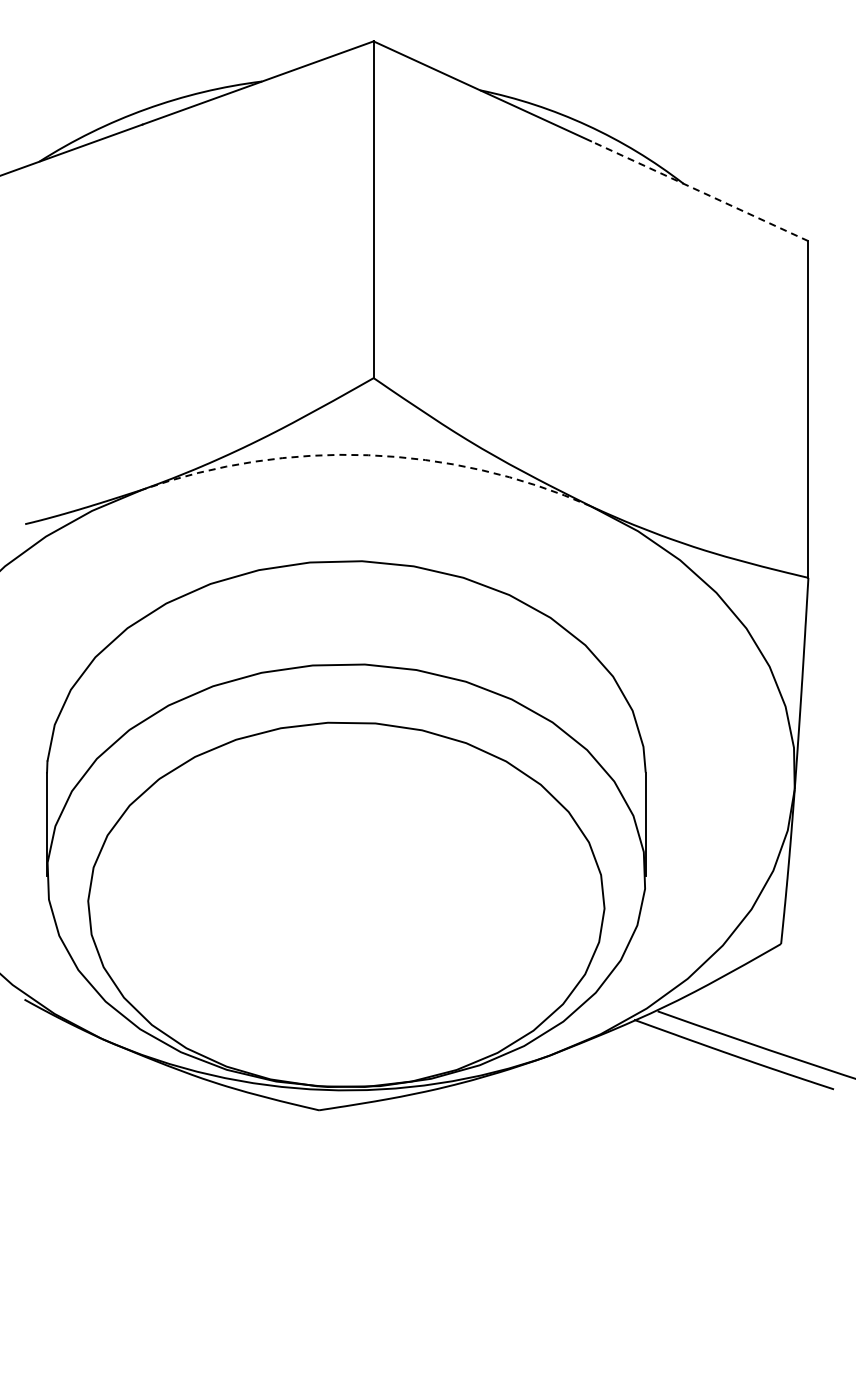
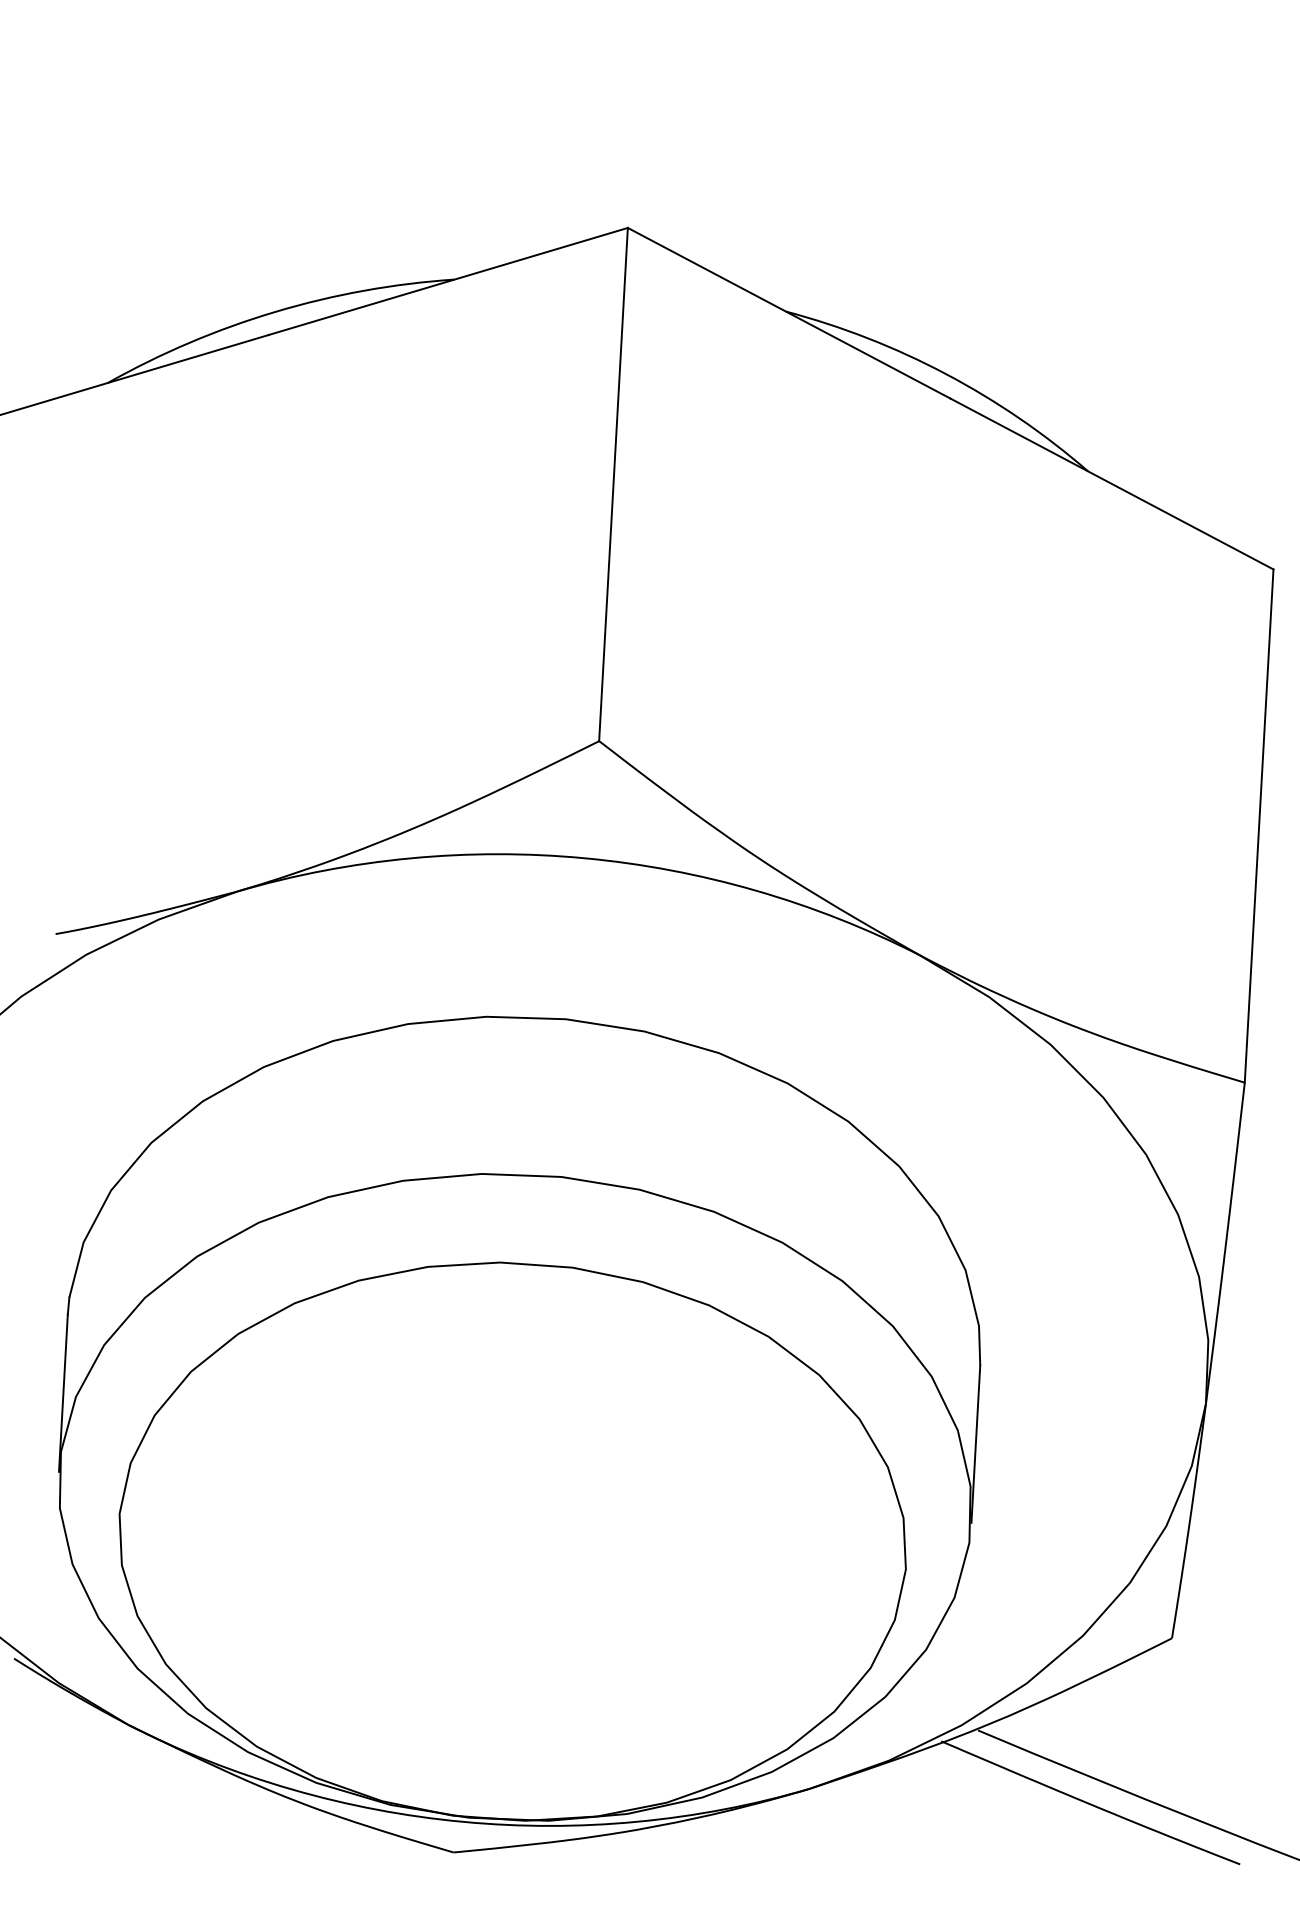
line: (699, 191) -> (1111, 484), dashed -> solid
arc: (368, 455) -> (584, 858), dashed -> solid

